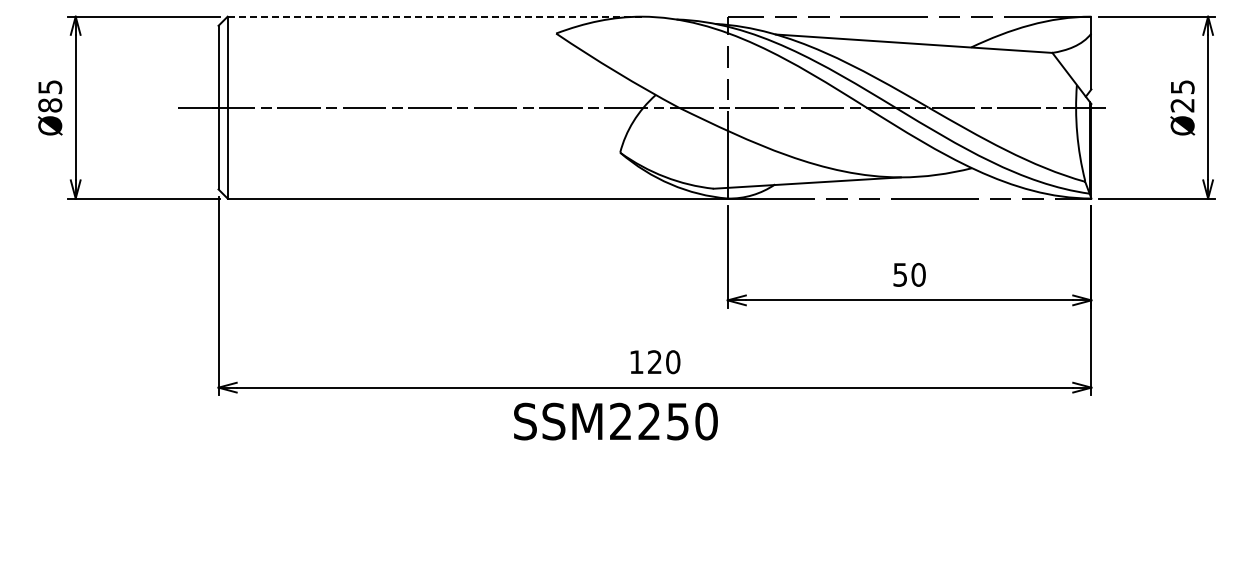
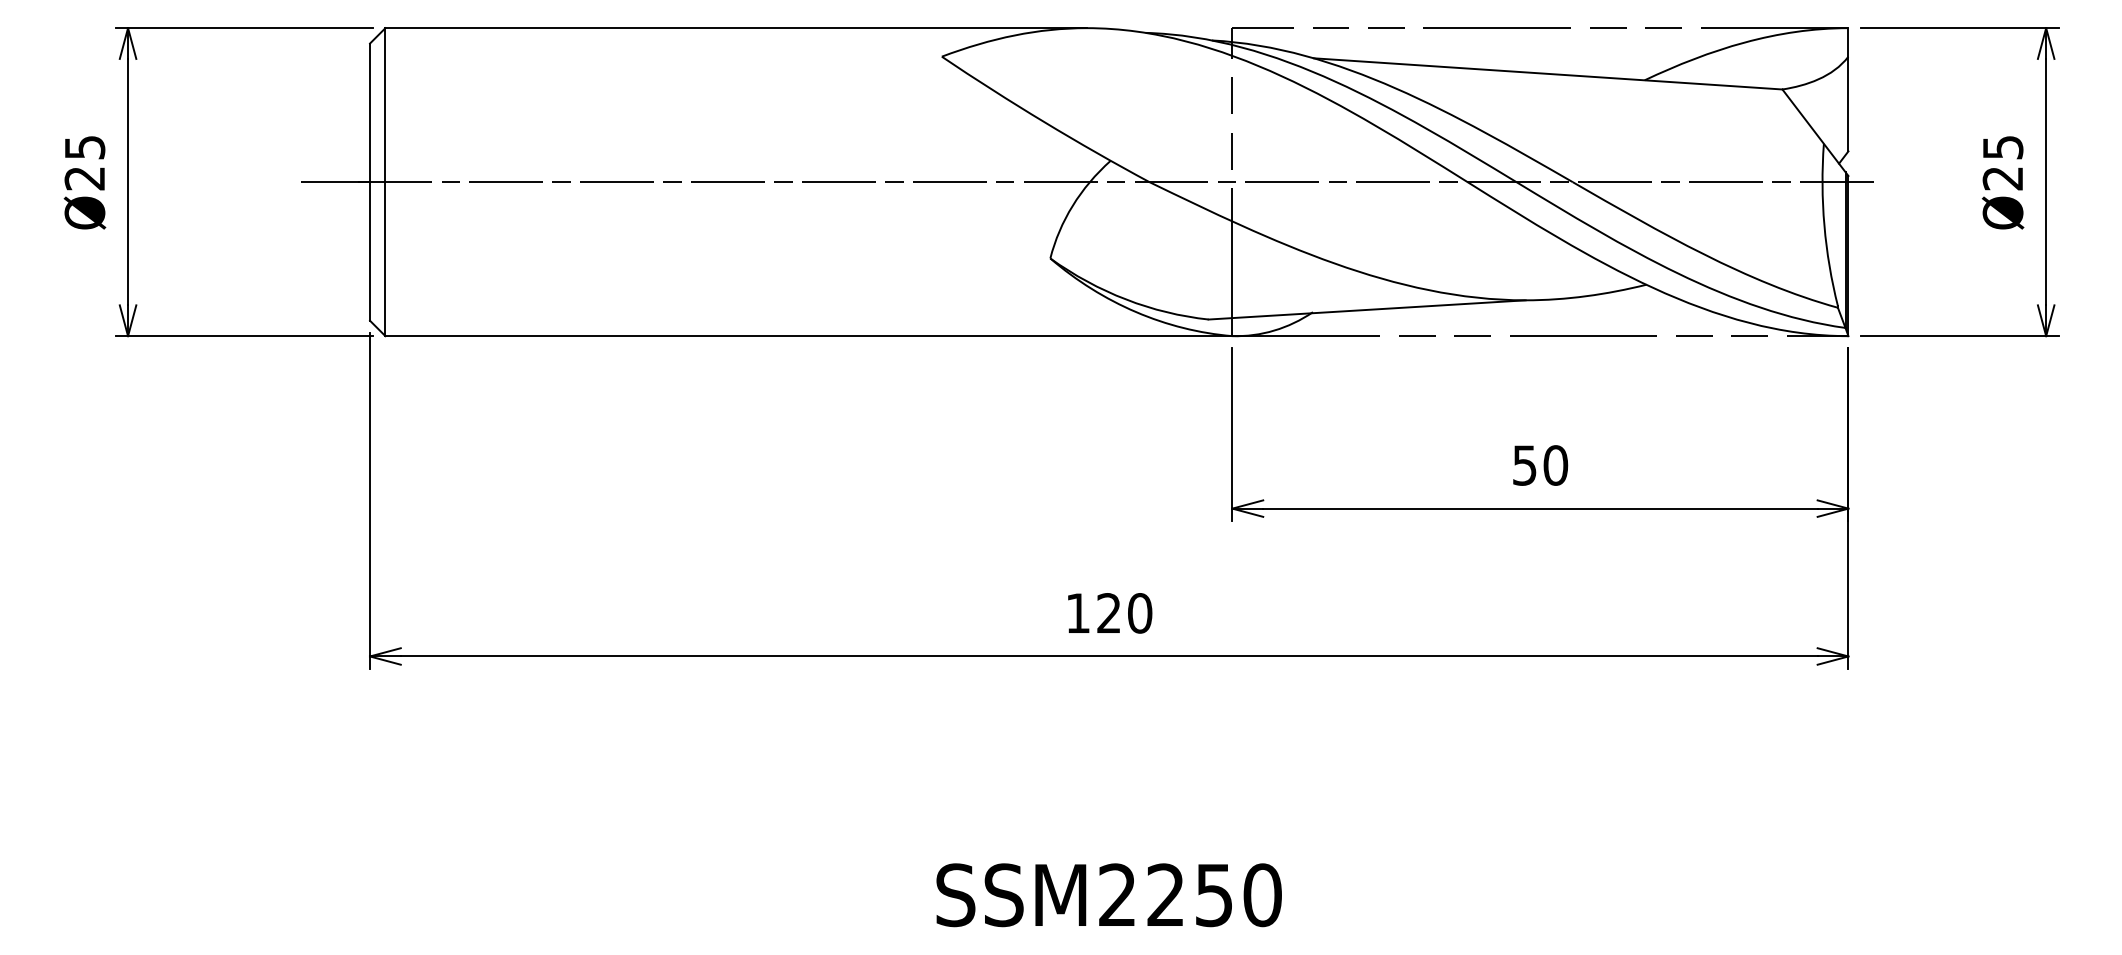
line: (435, 16) -> (737, 27), dashed -> solid
text: (50, 105) -> (85, 178), Ø85 -> Ø25
text: (615, 421) -> (1108, 895), moved

